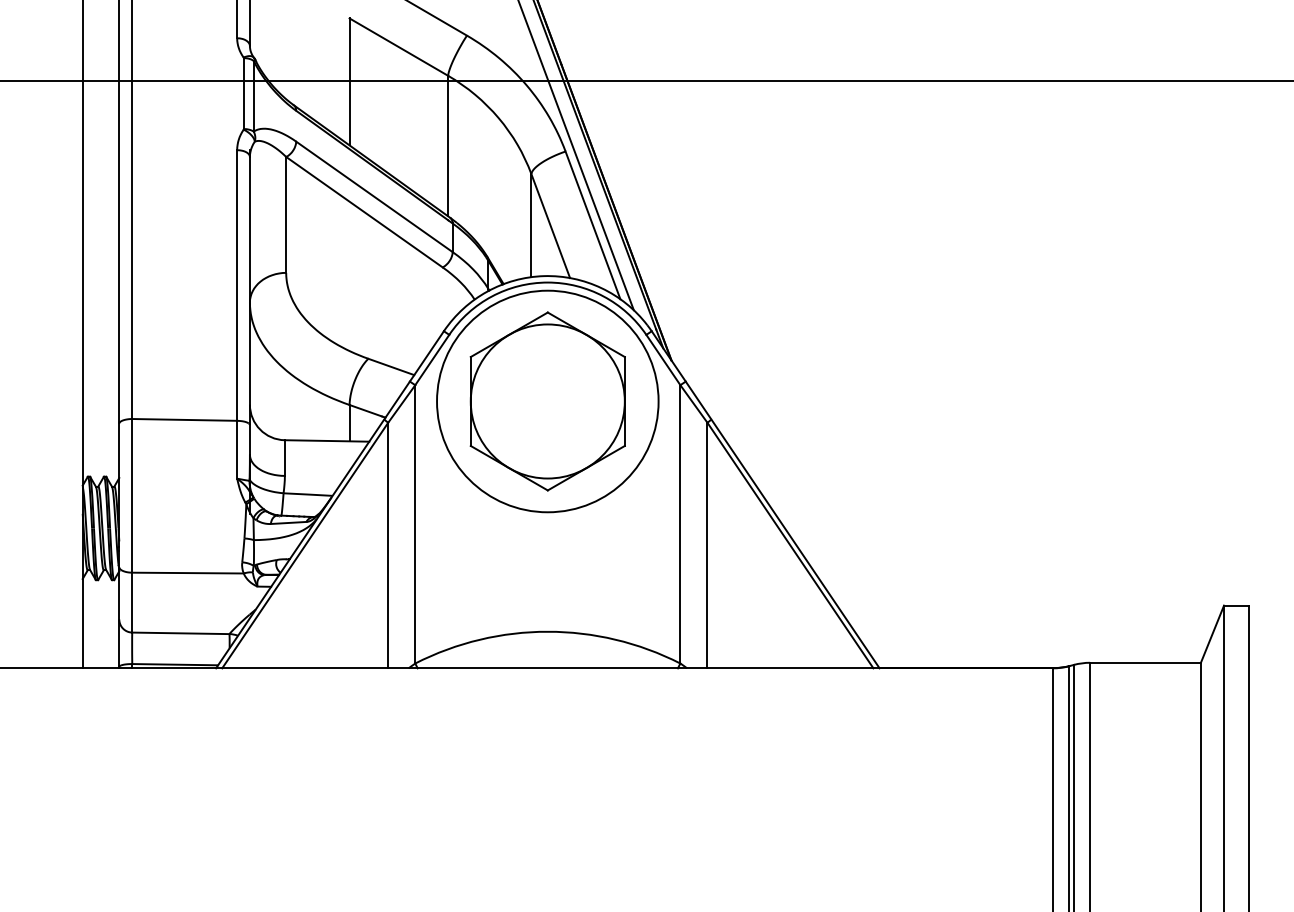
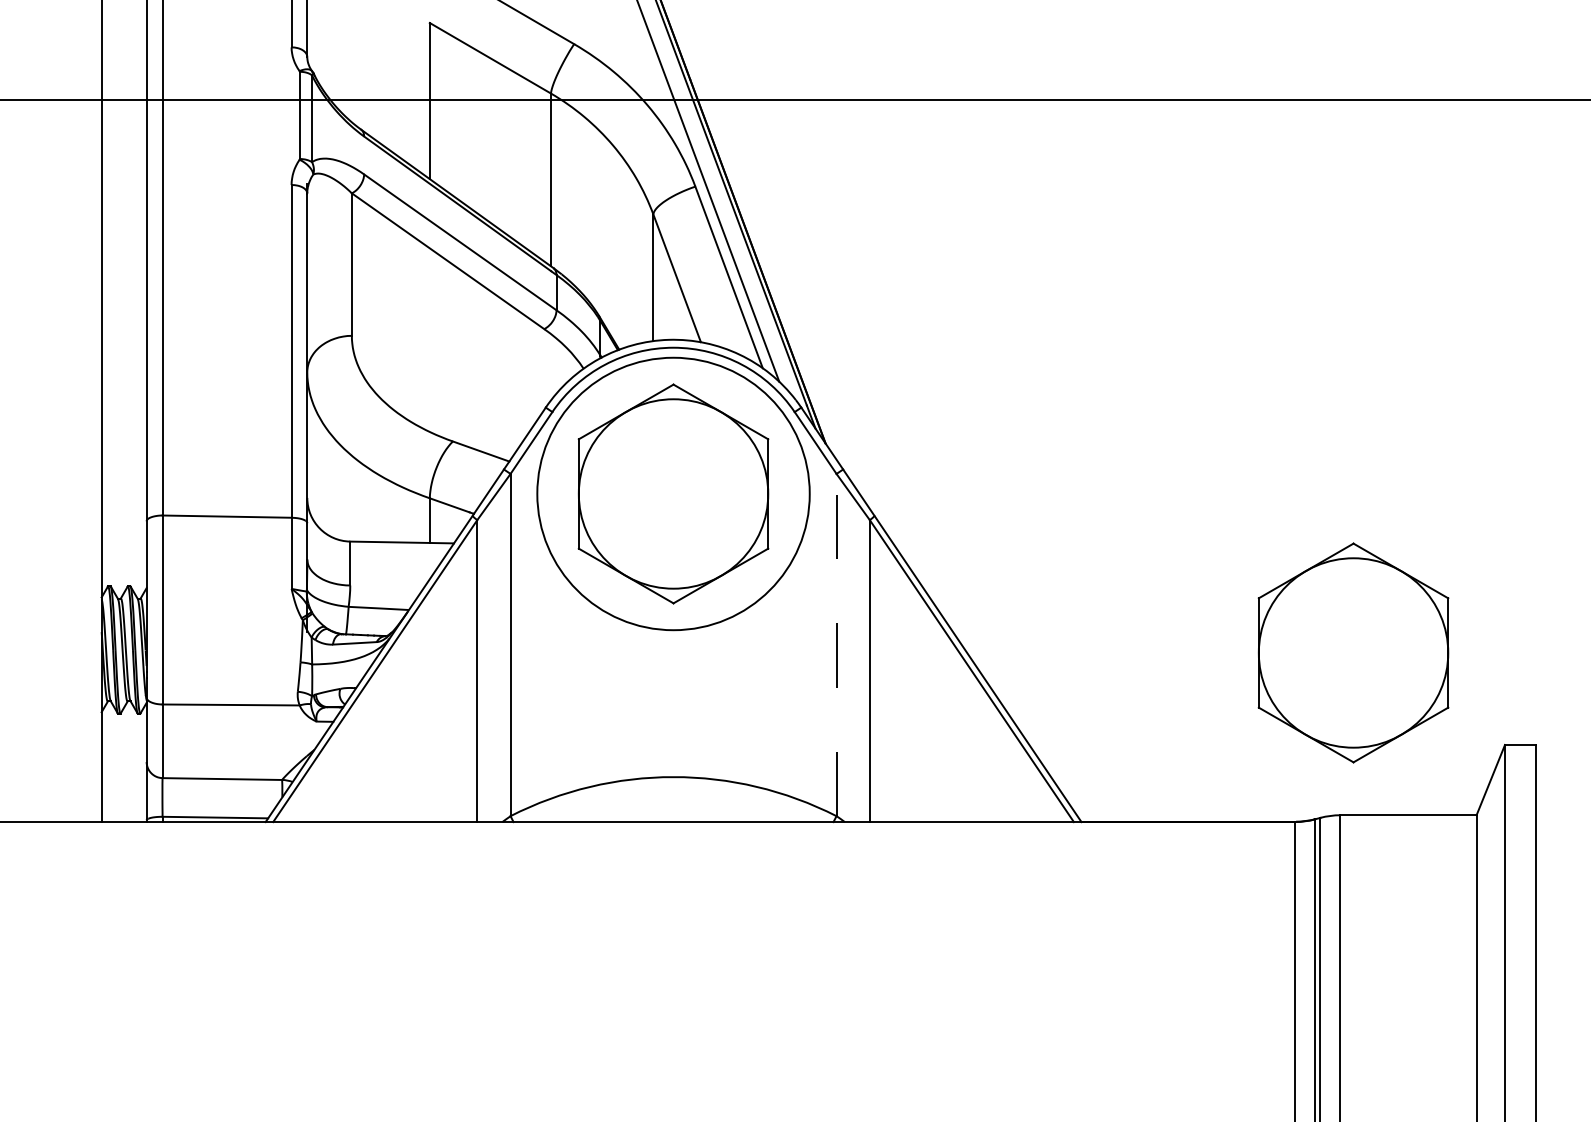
line: (680, 523) -> (836, 644), solid -> dashed
part: (1100, 530) -> (1353, 652), added

